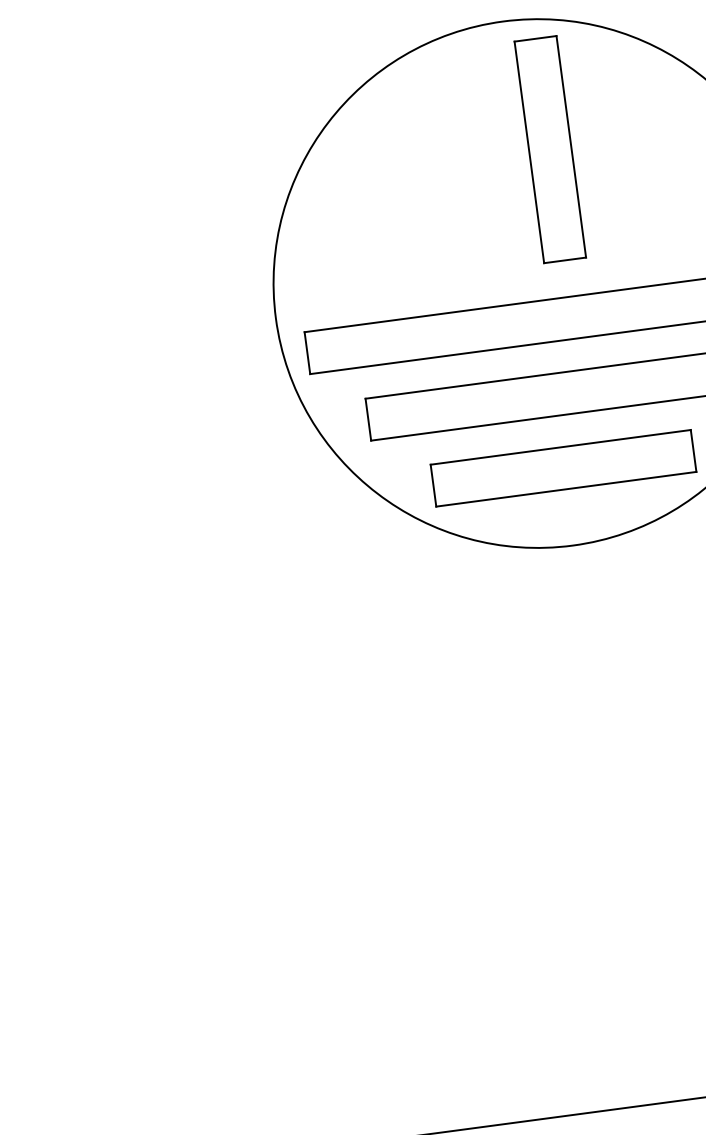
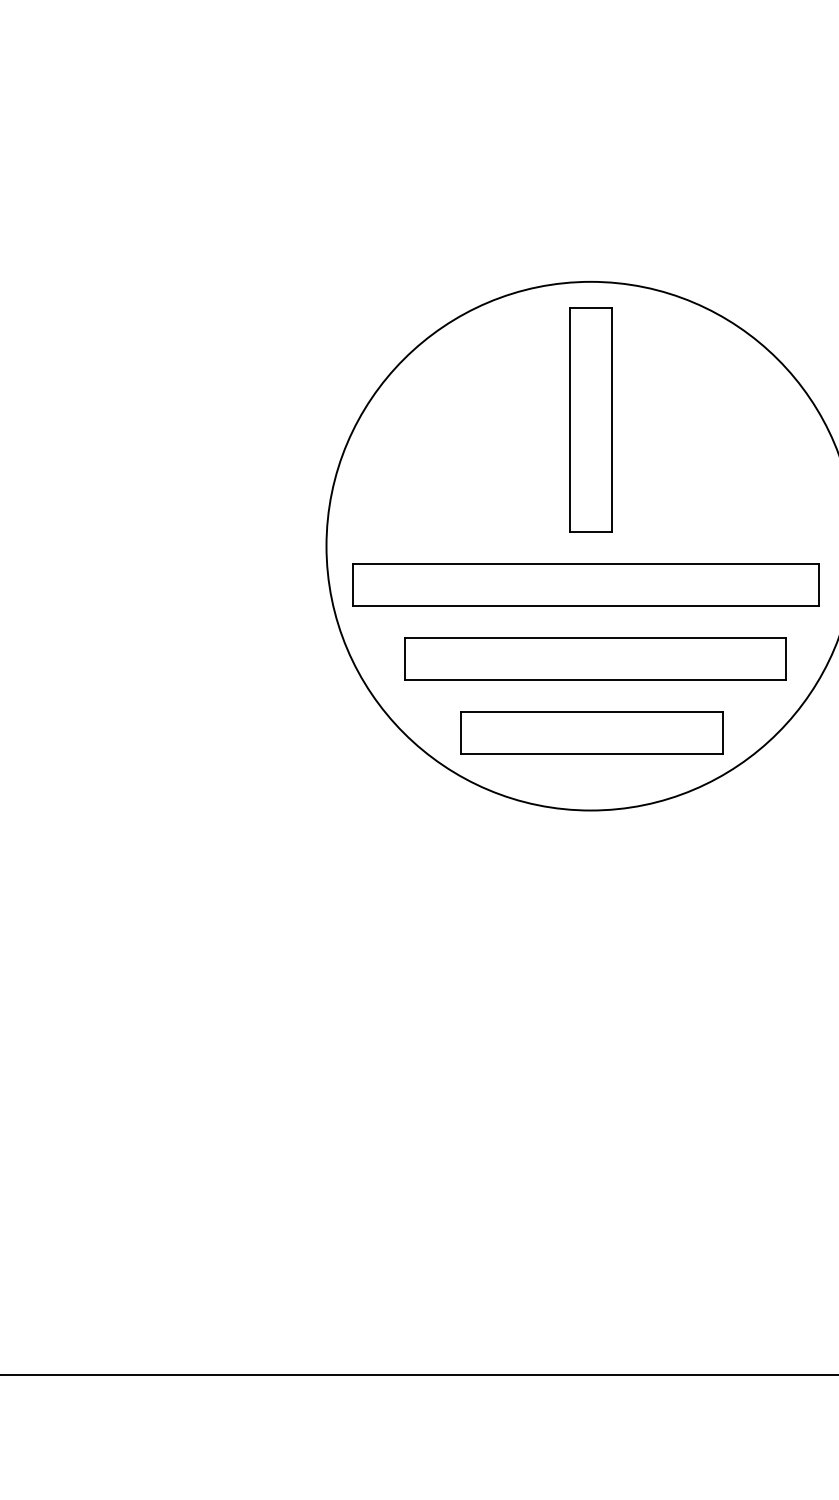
part: (549, 149) -> (590, 419), moved

